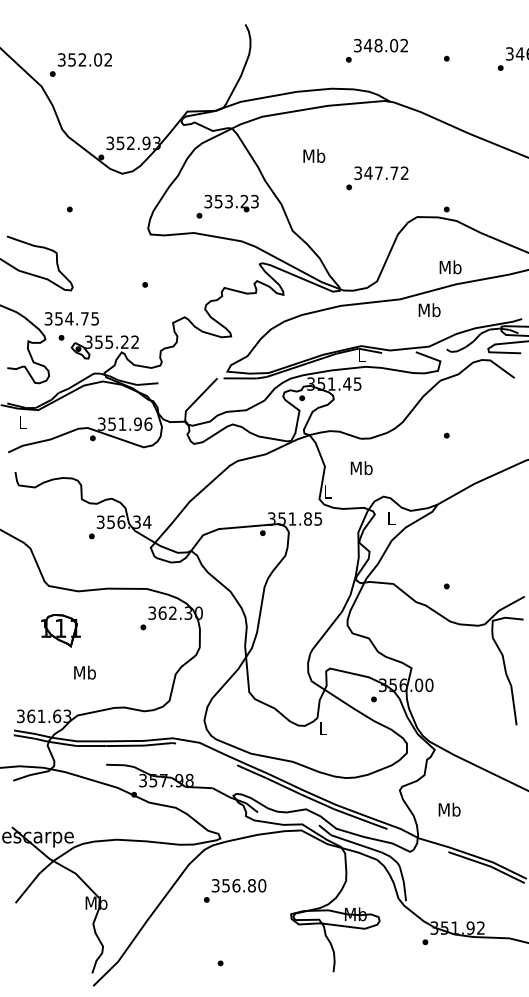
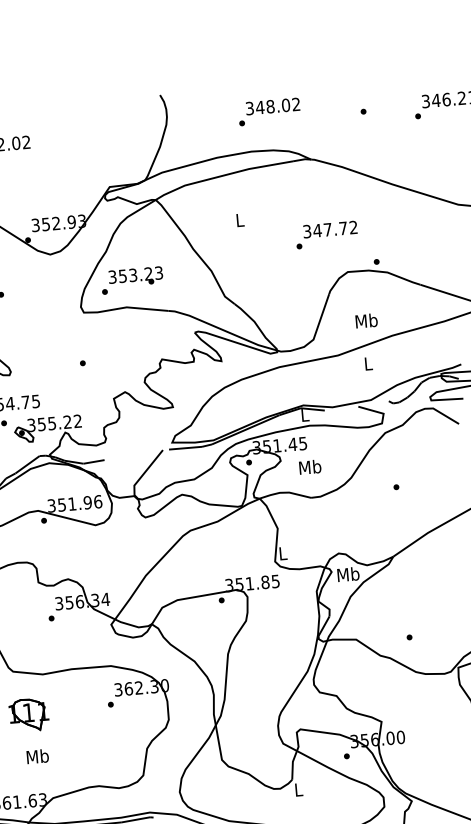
text: (376, 50) -> (268, 111), moved
text: (314, 155) -> (240, 219), Mb -> L
text: (377, 178) -> (326, 235), moved
text: (227, 206) -> (132, 280), moved
text: (450, 267) -> (366, 321), moved
text: (429, 310) -> (368, 364), Mb -> L
text: (361, 468) -> (310, 467), moved
text: (391, 518) -> (348, 574), L -> Mb
text: (84, 672) -> (37, 756), moved

